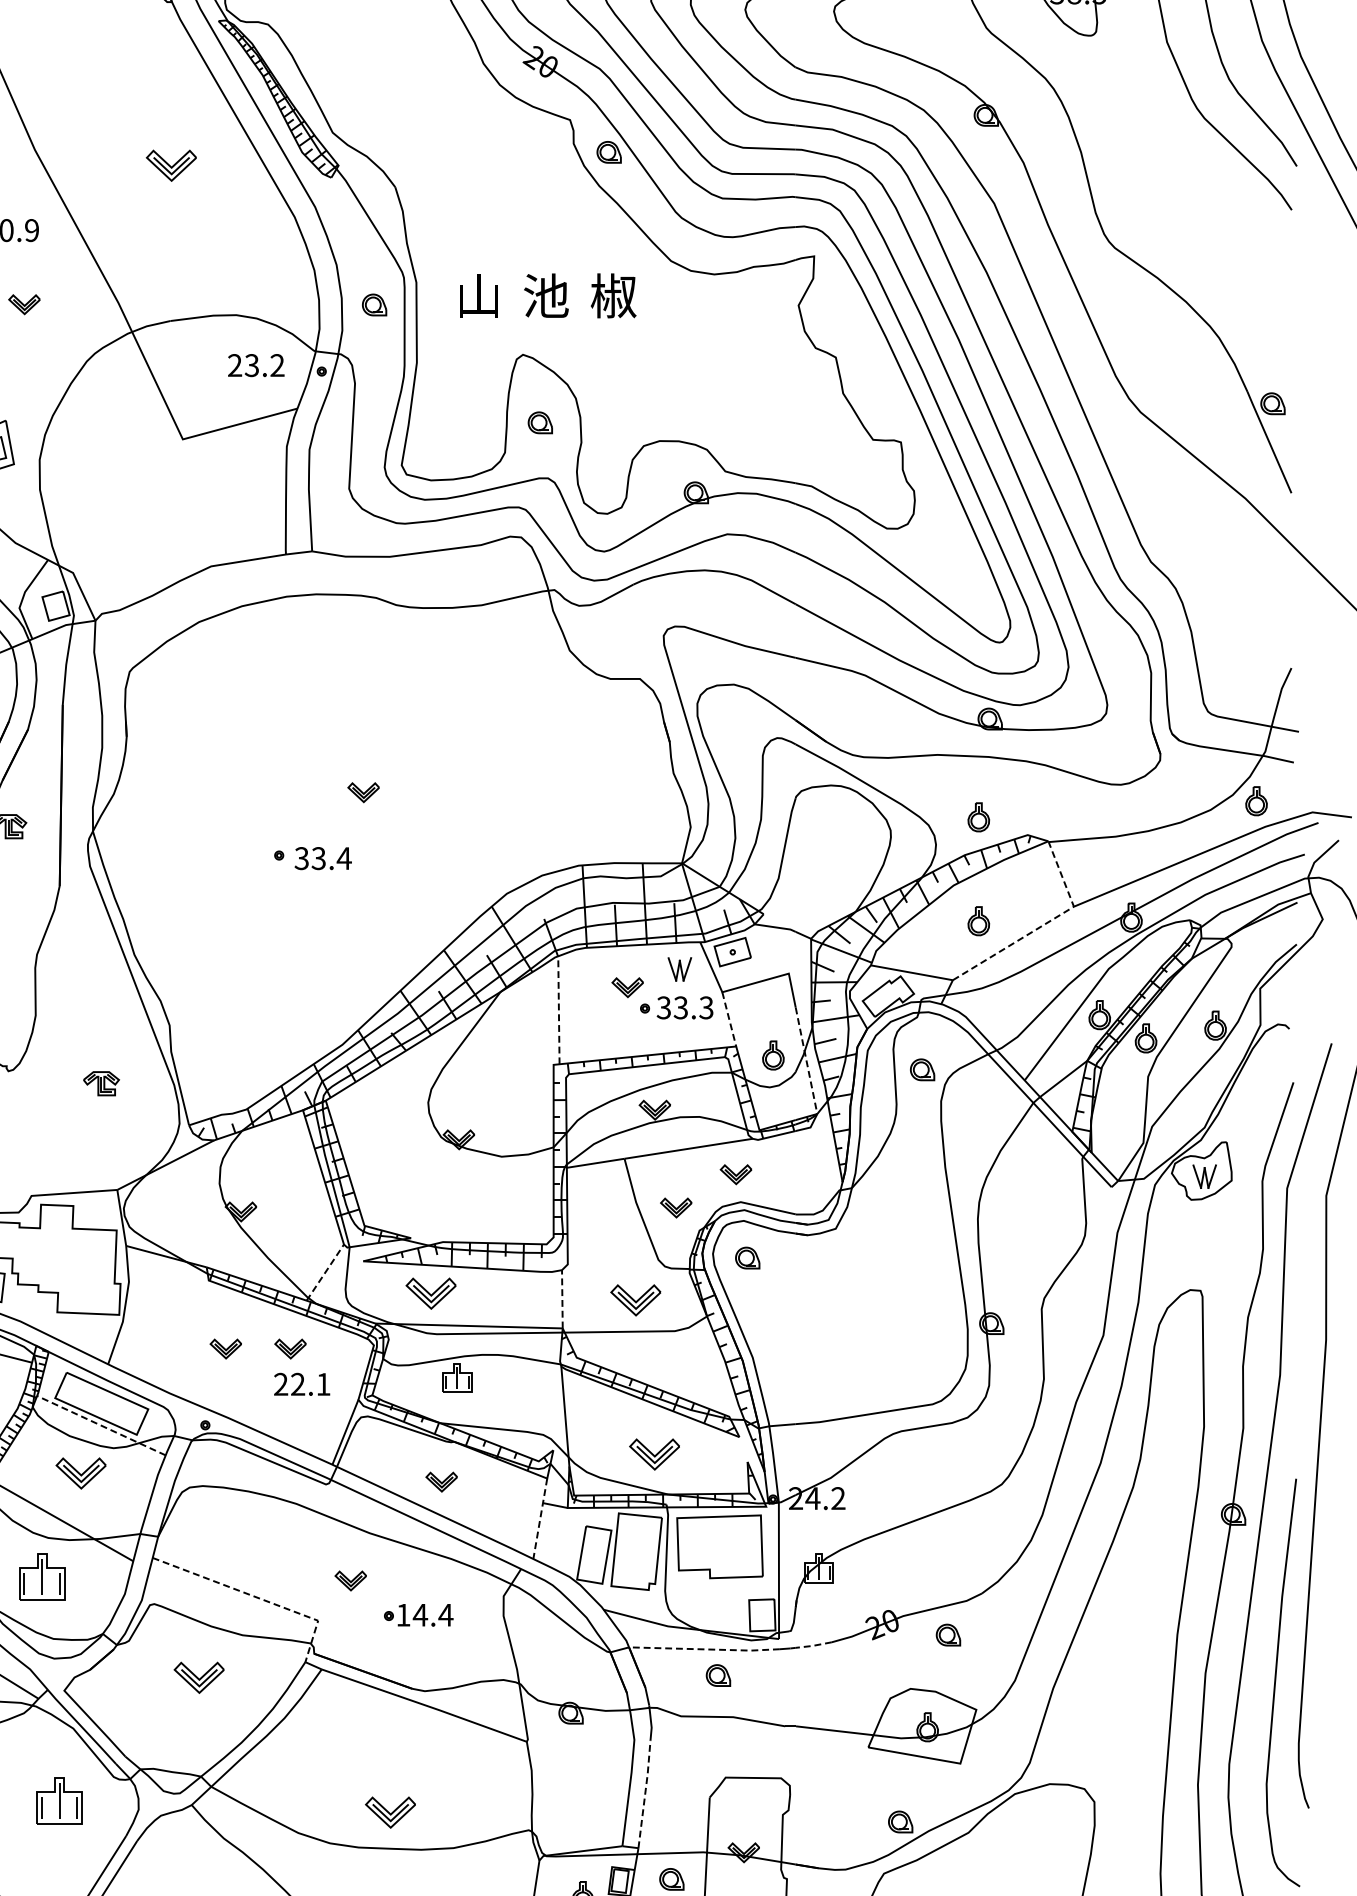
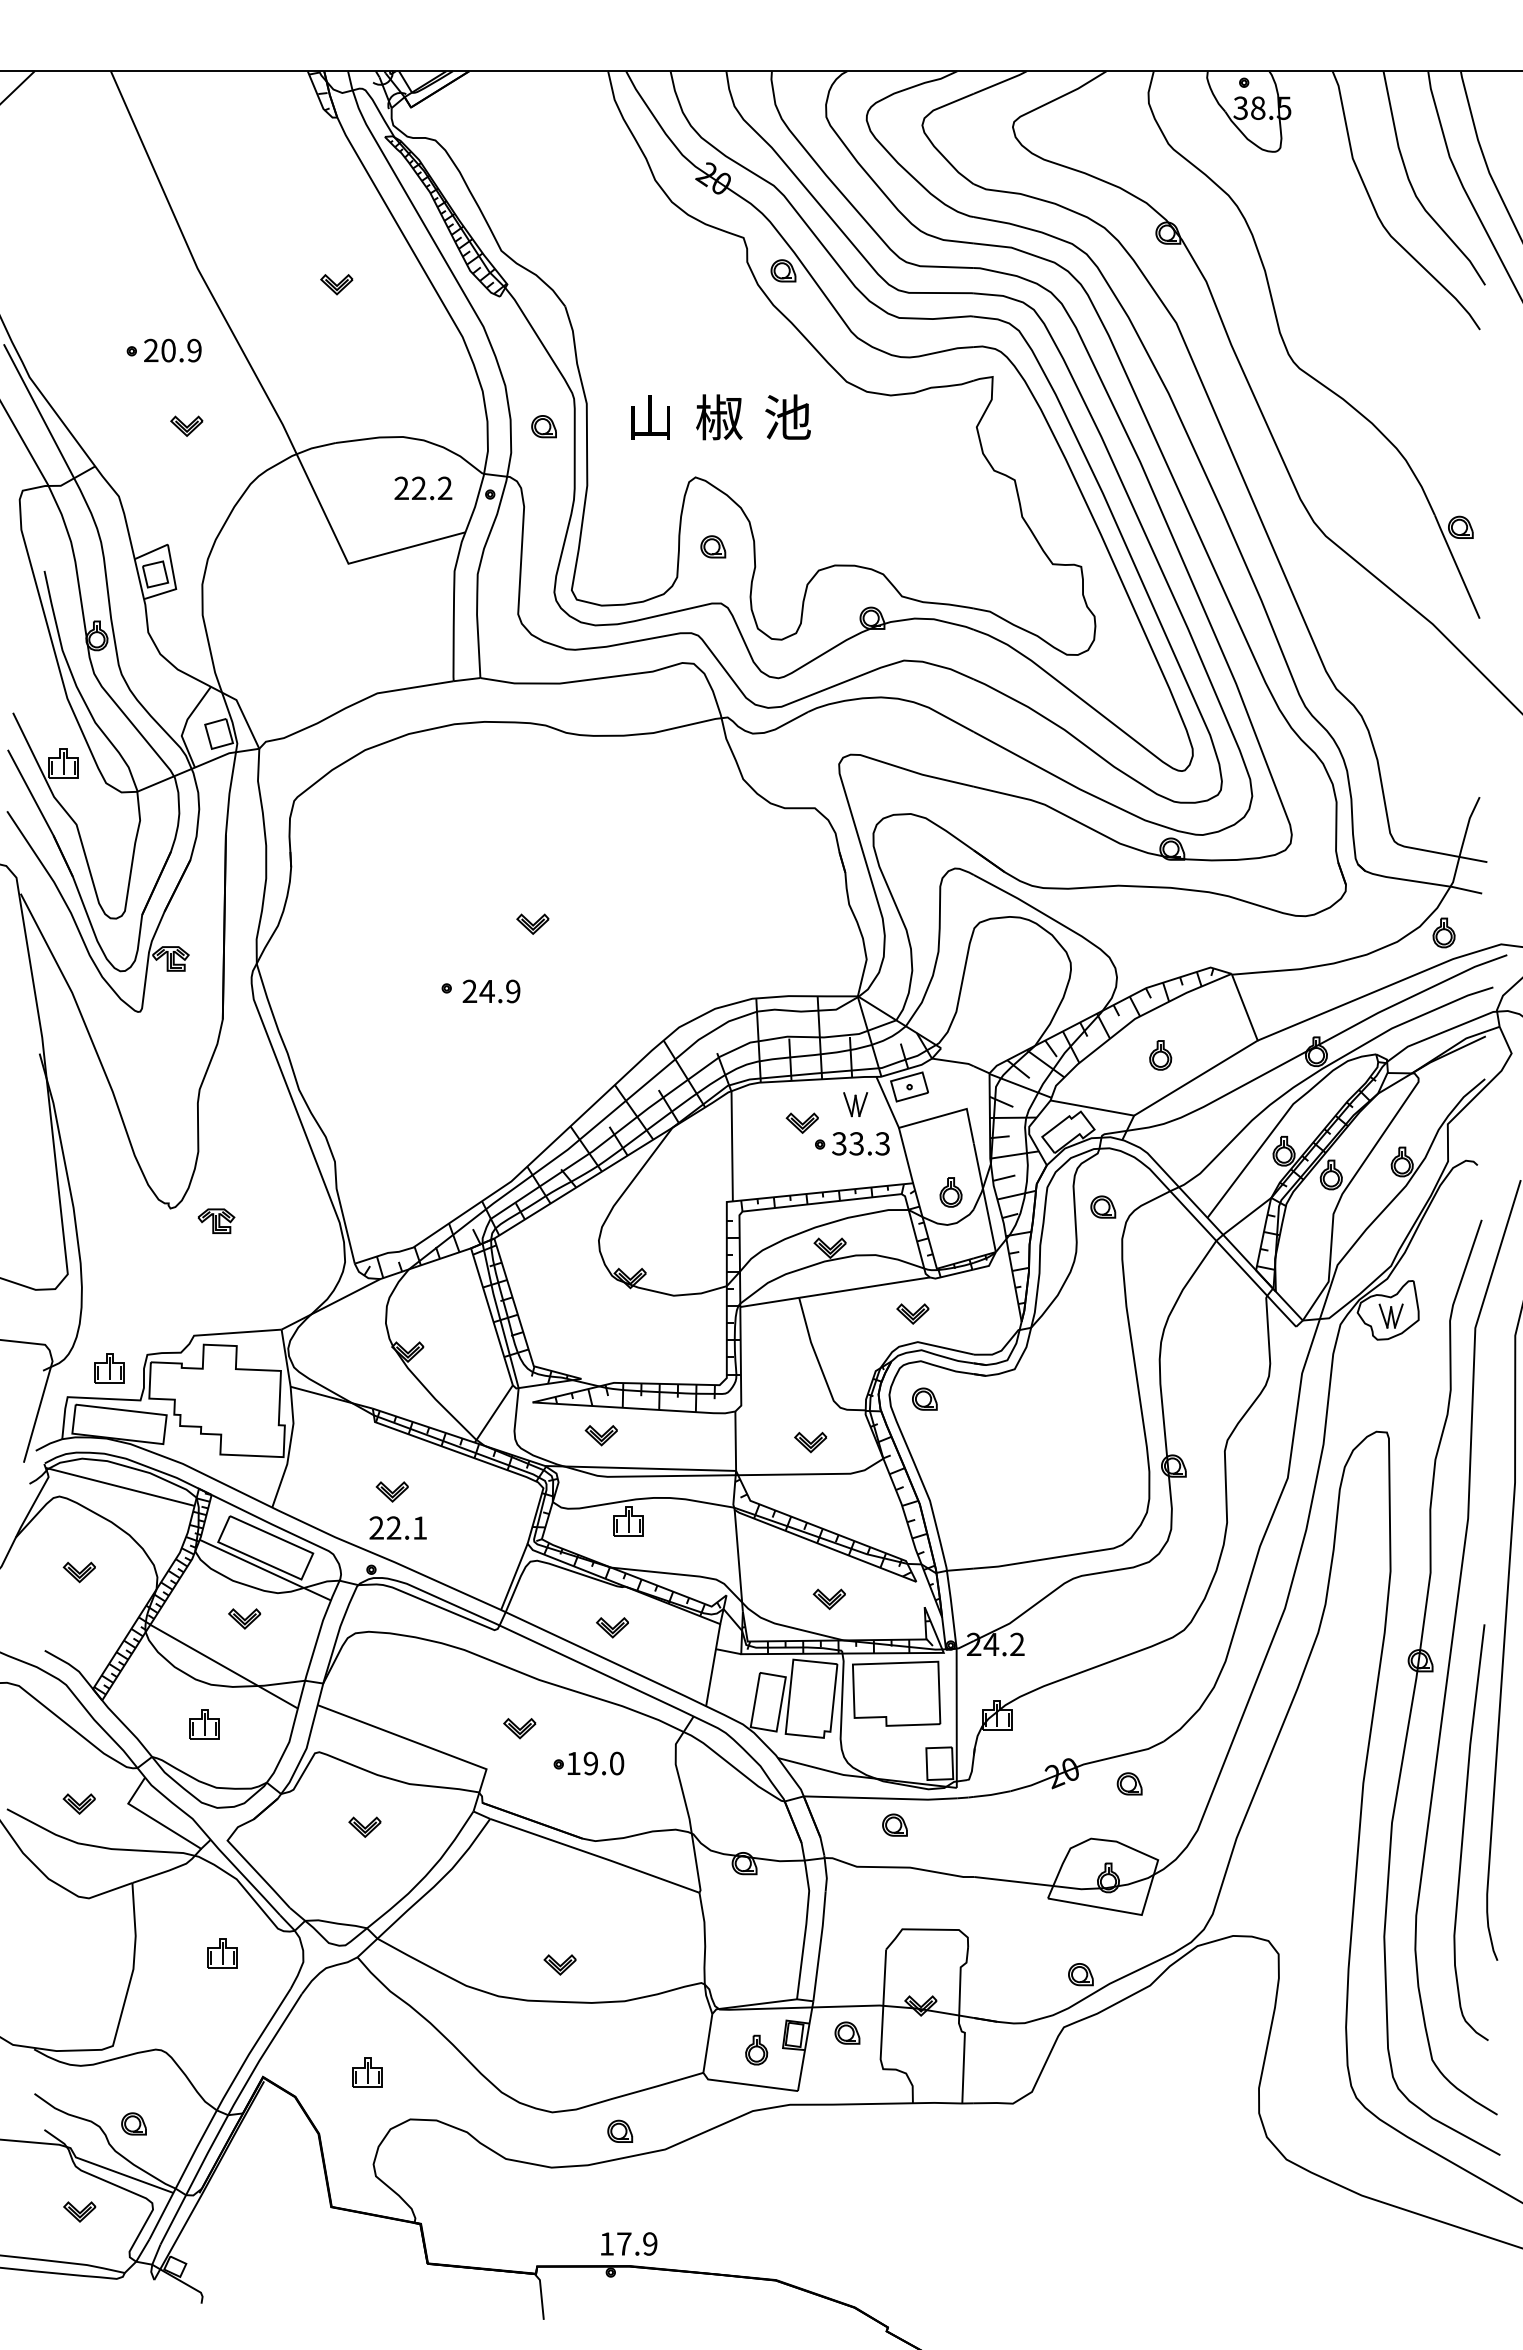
part: (171, 165) -> (336, 284), size x0.62
text: (546, 296) -> (719, 417), 池 -> 椒
text: (613, 296) -> (787, 417), 椒 -> 池
text: (251, 365) -> (418, 488), 23.2 -> 22.2
part: (978, 817) -> (1160, 949), removed
text: (323, 858) -> (491, 991), 33.4 -> 24.9
line: (1044, 925) -> (1227, 1059), dashed -> solid
line: (559, 1009) -> (732, 1145), dashed -> solid
line: (729, 1019) -> (906, 1155), dashed -> solid
line: (806, 1060) -> (984, 1197), dashed -> solid
part: (101, 1082) -> (216, 1220), moved
part: (675, 1207) -> (851, 1347), removed
line: (324, 1273) -> (493, 1414), dashed -> solid
part: (429, 1293) -> (600, 1435), size x0.62
line: (562, 1299) -> (735, 1441), dashed -> solid
part: (635, 1300) -> (810, 1442), size x0.62
part: (289, 1348) -> (457, 1491), removed
text: (301, 1383) -> (397, 1527), moved
line: (101, 1425) -> (265, 1570), dashed -> solid
part: (653, 1453) -> (828, 1598), size x0.62
part: (80, 1473) -> (244, 1618), size x0.62
line: (540, 1518) -> (713, 1664), dashed -> solid
part: (41, 1576) -> (204, 1724), size x0.62
line: (257, 1597) -> (424, 1745), dashed -> solid
text: (432, 1615) -> (603, 1763), 14.4 -> 19.0
line: (813, 1645) -> (991, 1794), dashed -> solid
line: (705, 1649) -> (881, 1798), dashed -> solid
part: (198, 1676) -> (364, 1826), size x0.62
line: (645, 1793) -> (820, 1945), dashed -> solid
part: (59, 1801) -> (222, 1953), size x0.62
part: (389, 1812) -> (559, 1964), size x0.62

